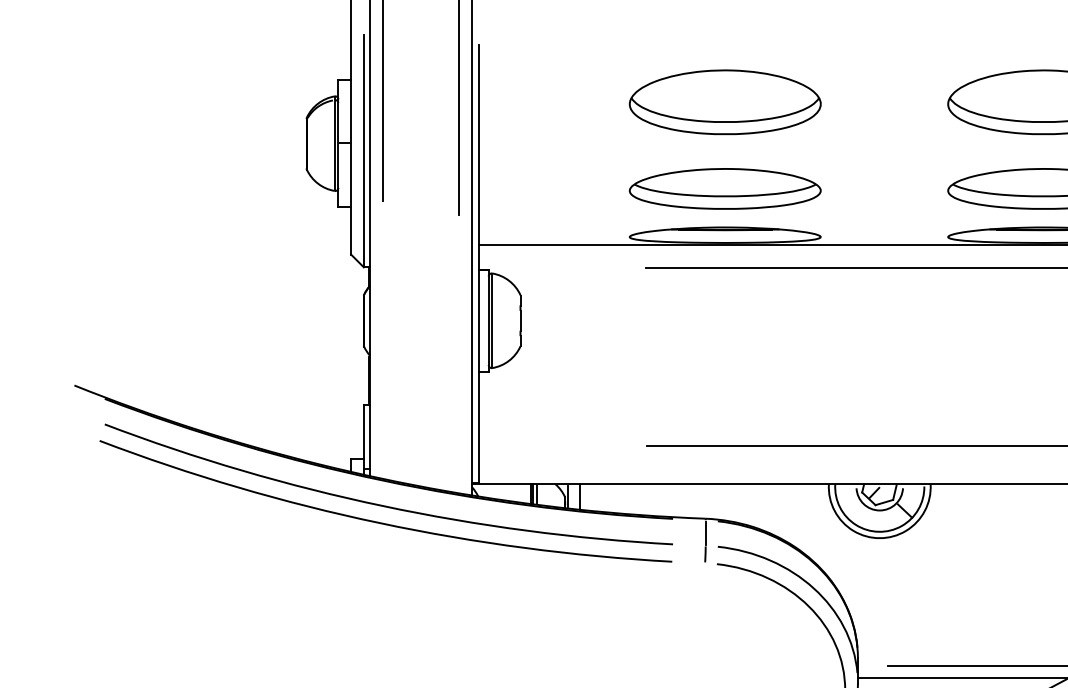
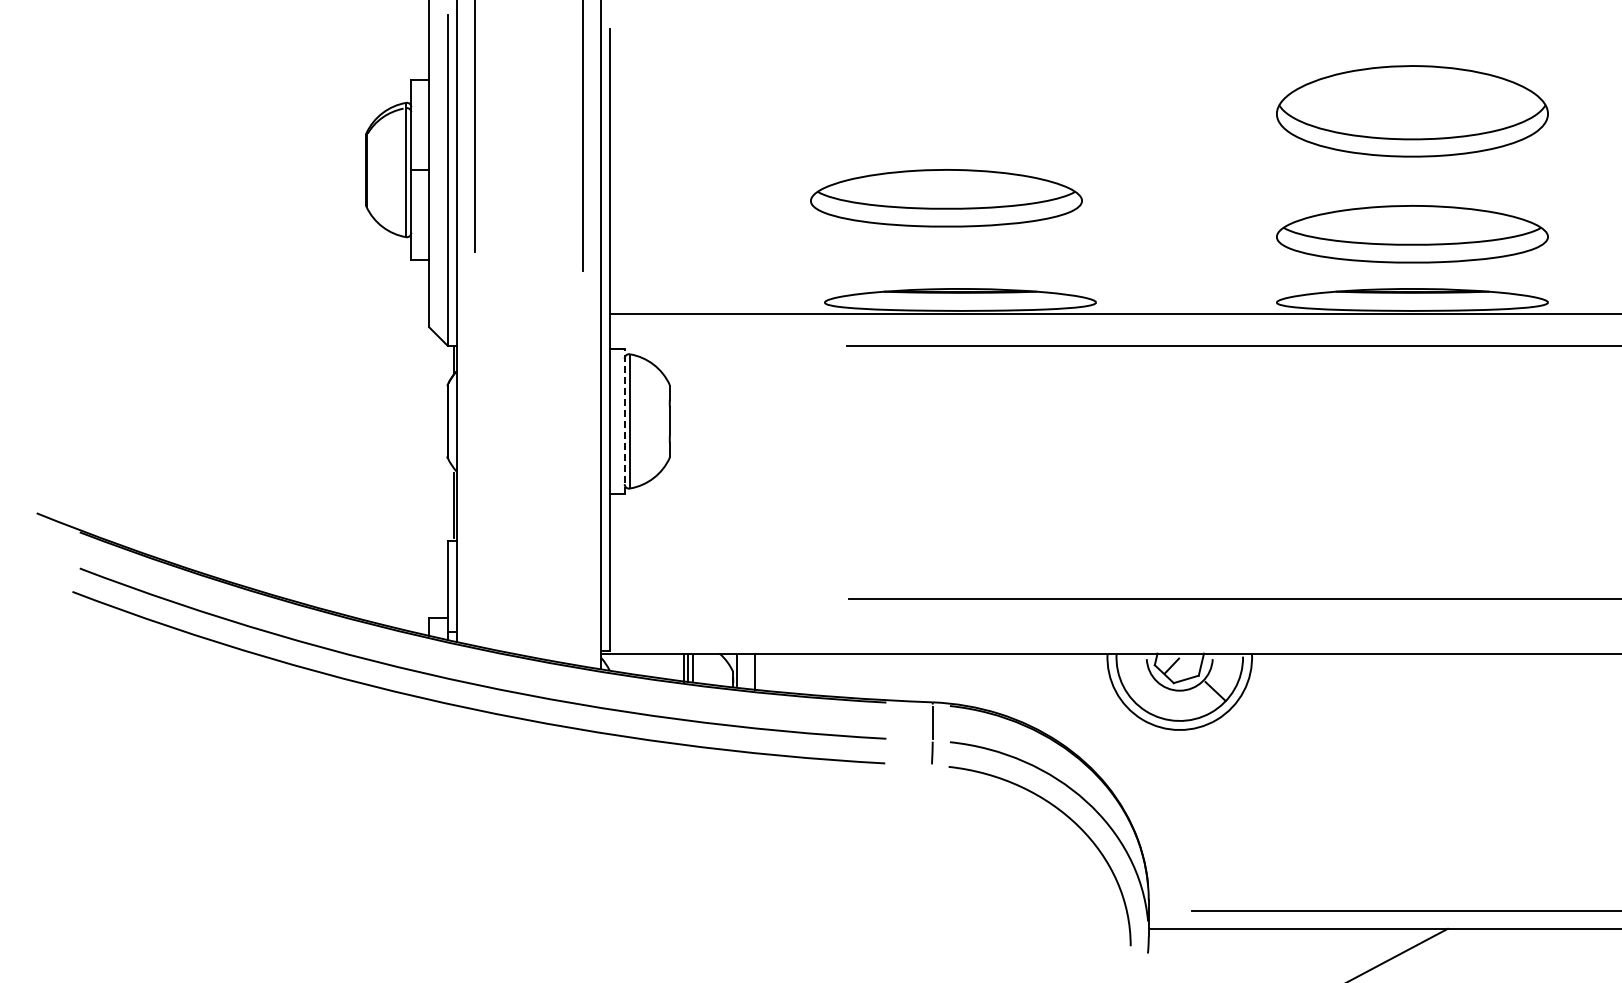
part: (725, 102) -> (960, 111), removed
part: (725, 189) -> (946, 198), moved
line: (488, 320) -> (624, 420), solid -> dashed

